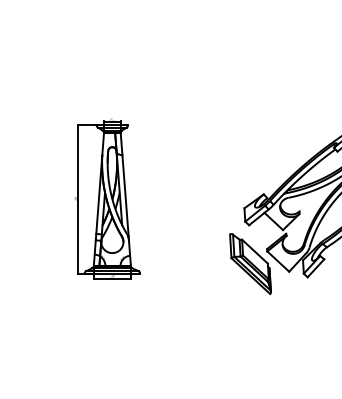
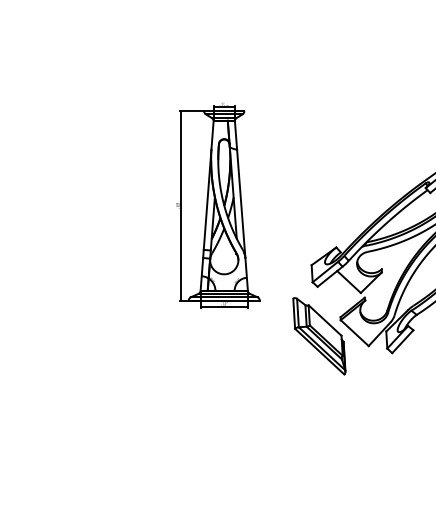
part: (107, 199) -> (218, 205), moved

